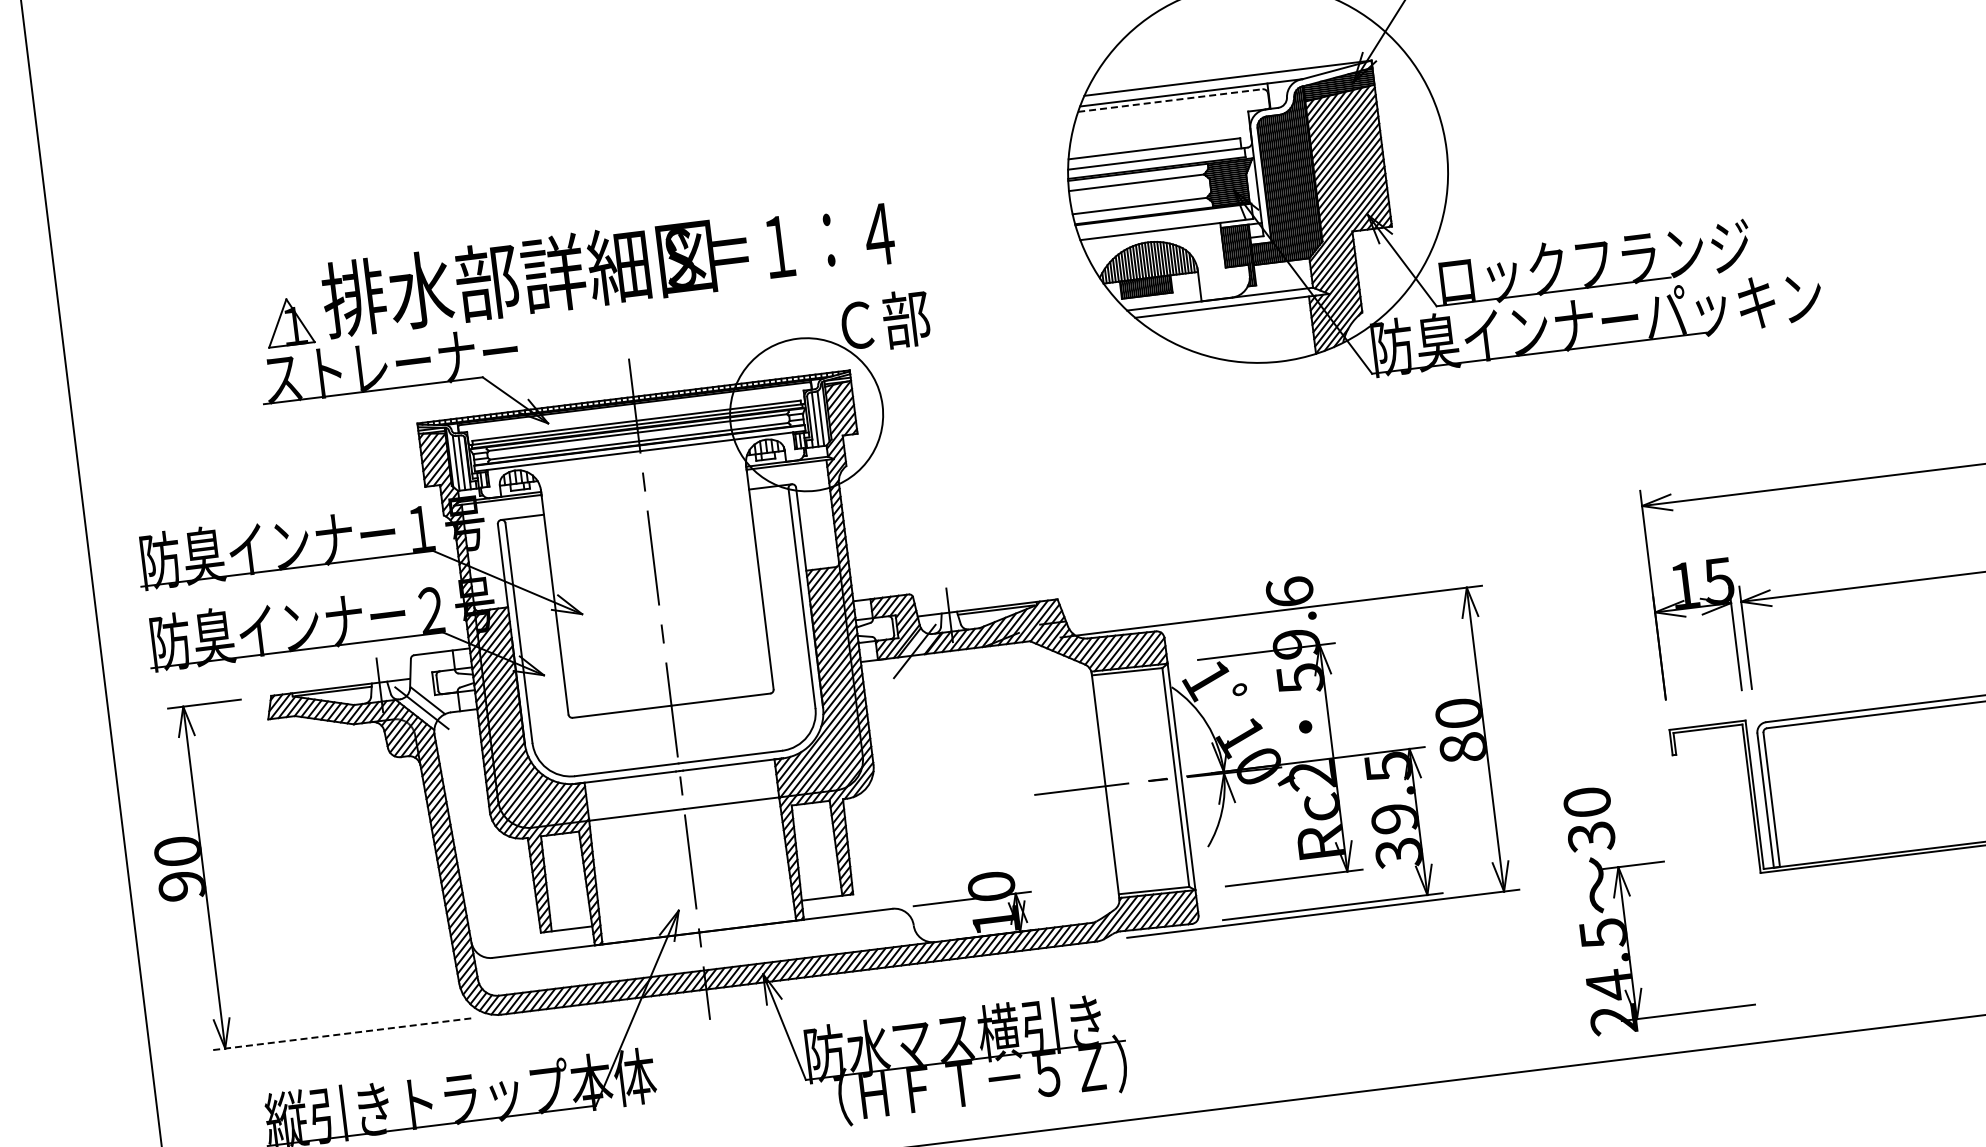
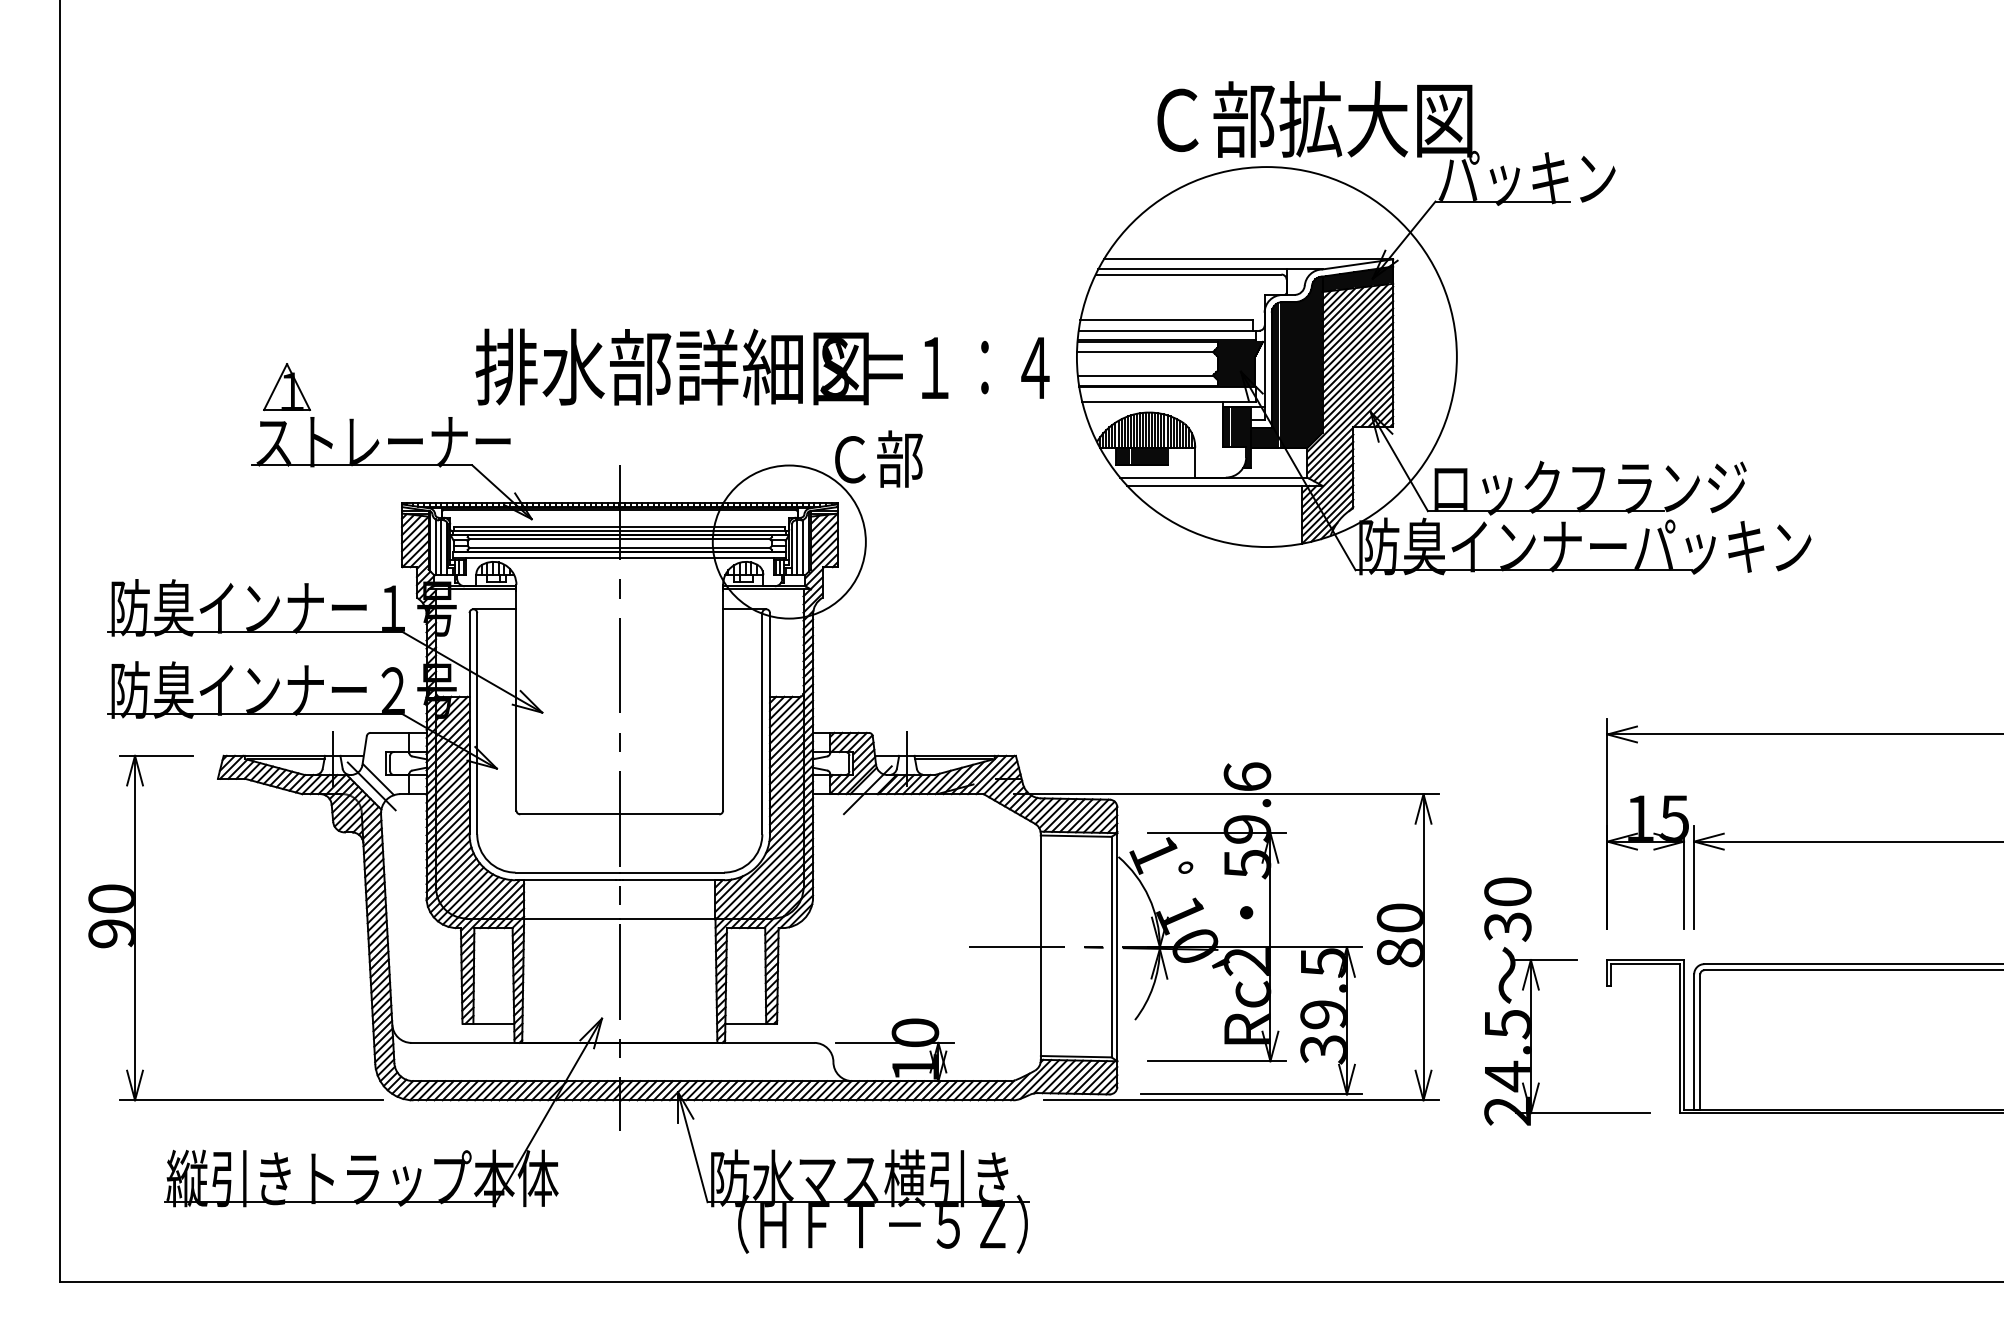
line: (1170, 100) -> (1188, 274), dashed -> solid
text: (608, 266) -> (762, 366), moved
part: (1630, 896) -> (1539, 990), moved
line: (340, 1034) -> (251, 1100), dashed -> solid

